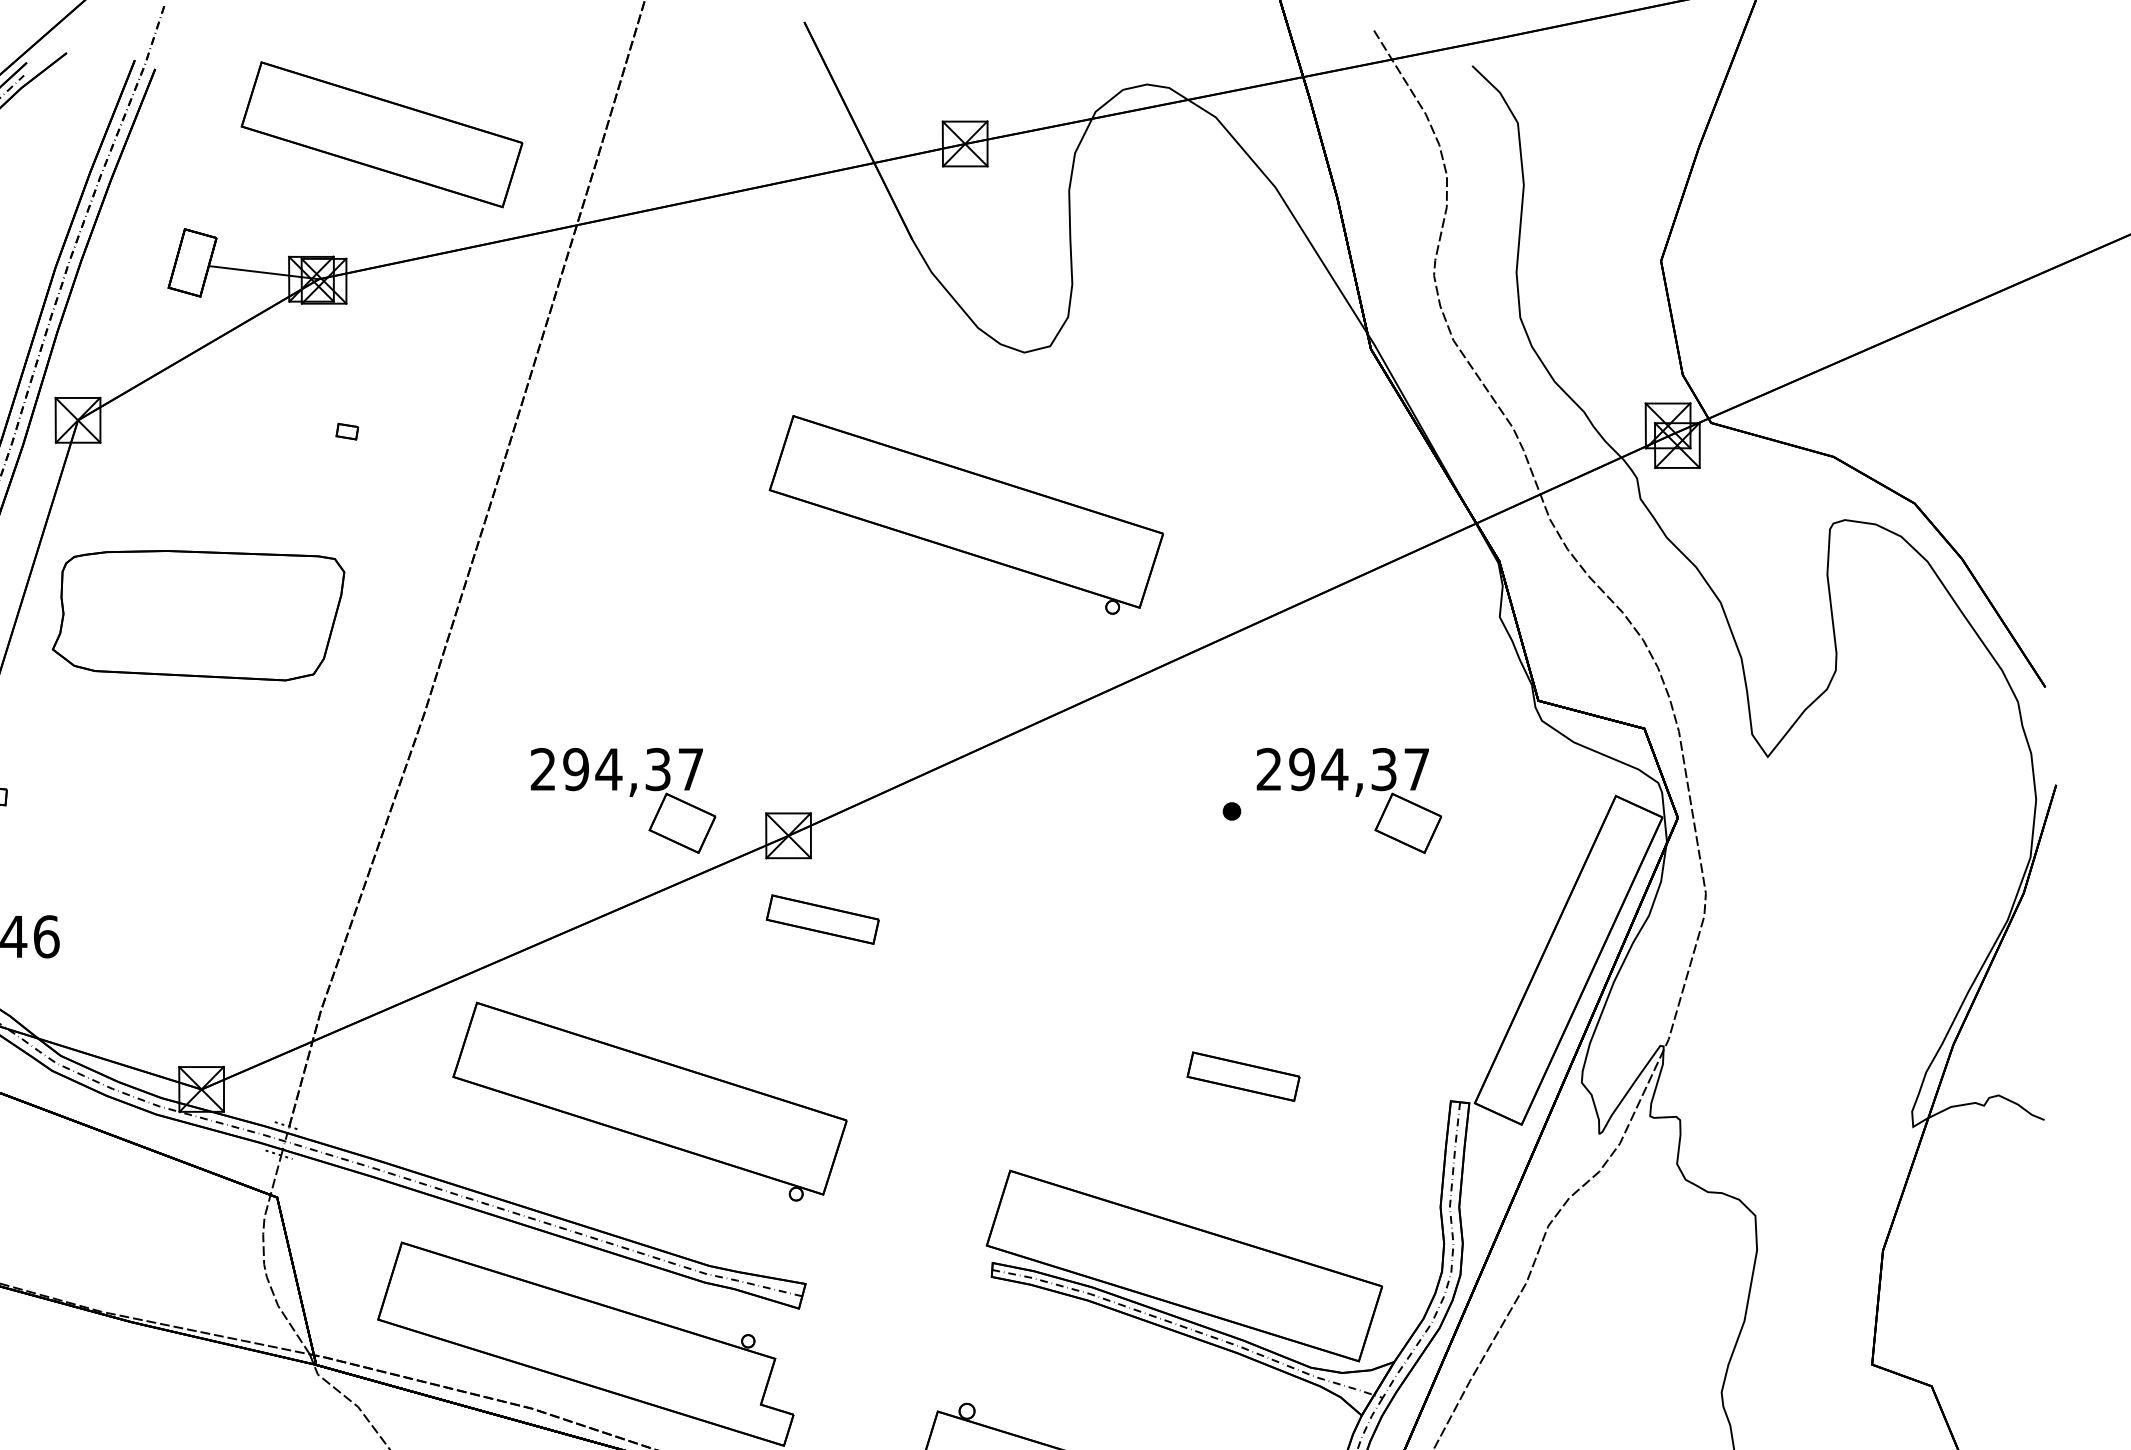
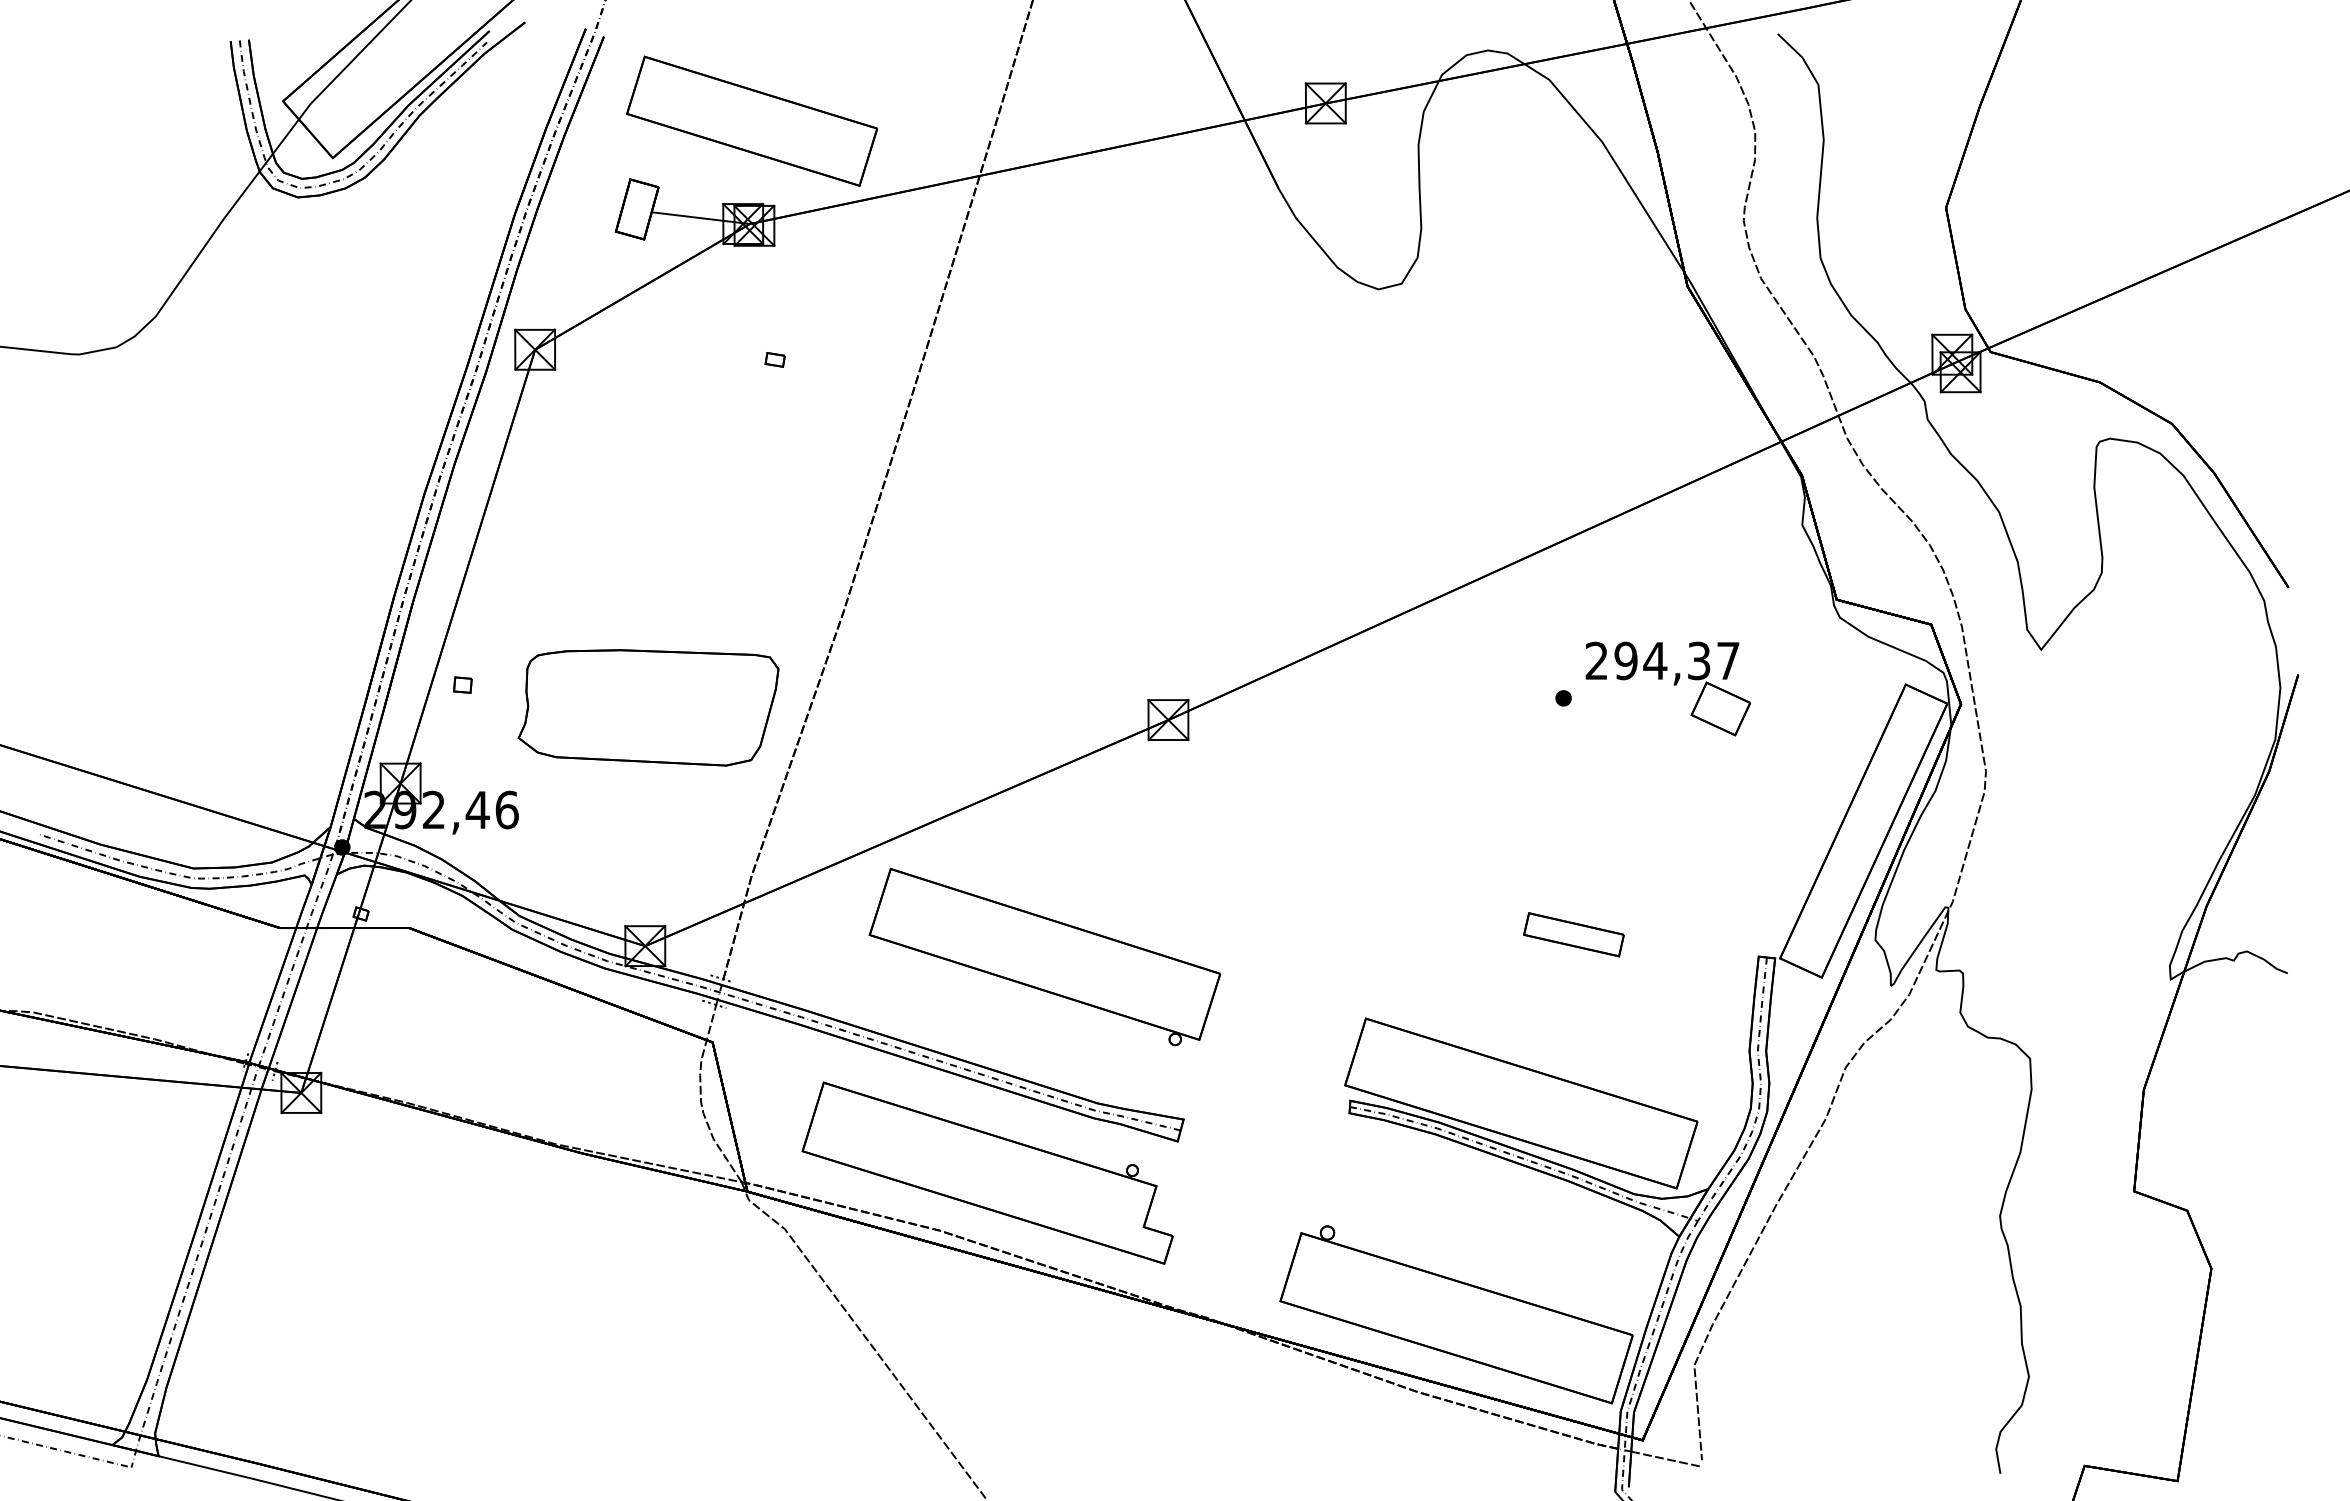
part: (381, 133) -> (751, 120), moved
part: (965, 514) -> (1326, 433), removed
part: (198, 615) -> (648, 707), moved
part: (629, 797) -> (1026, 685), removed
part: (822, 919) -> (1198, 794), removed

